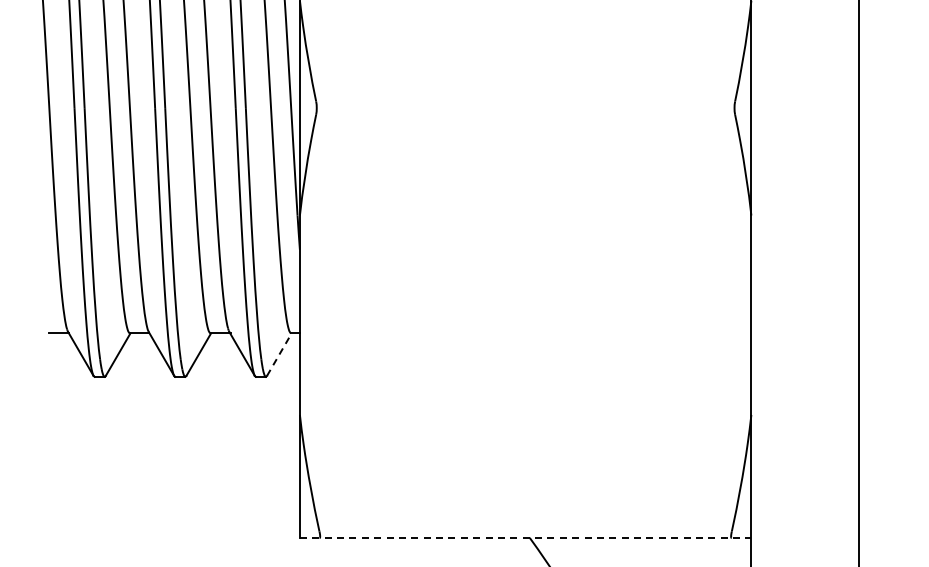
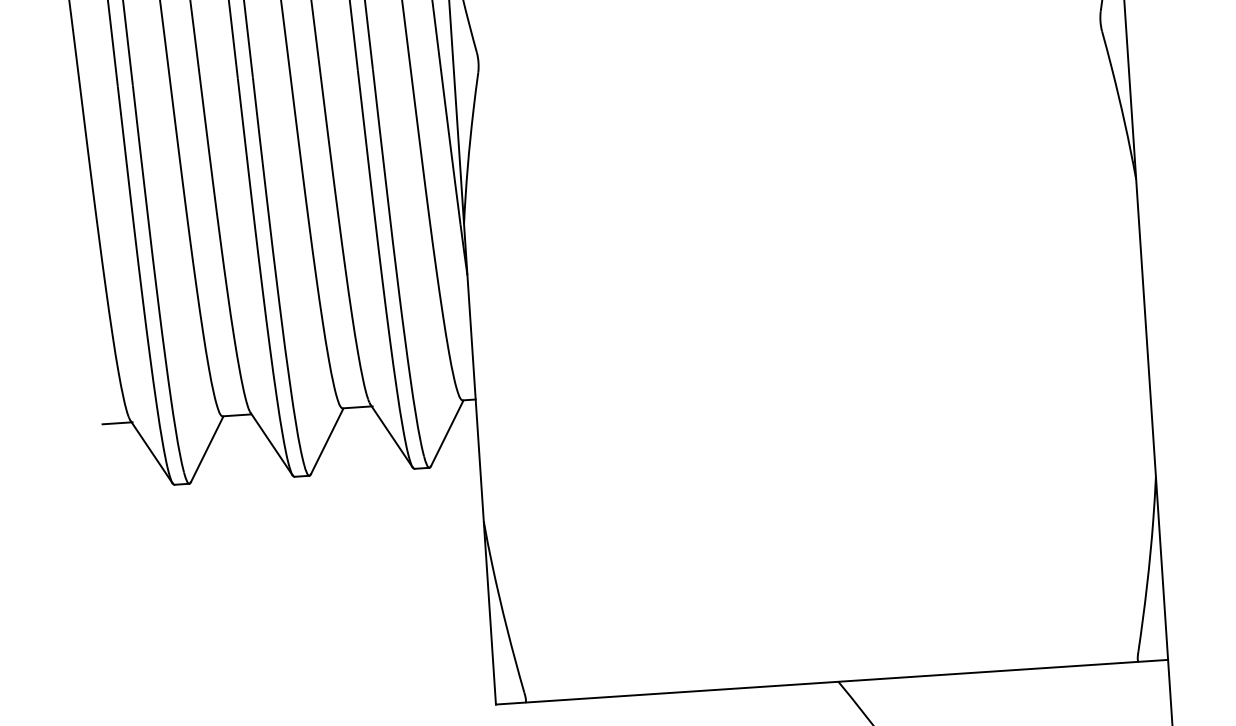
line: (279, 354) -> (447, 433), dashed -> solid
line: (525, 538) -> (831, 682), dashed -> solid

